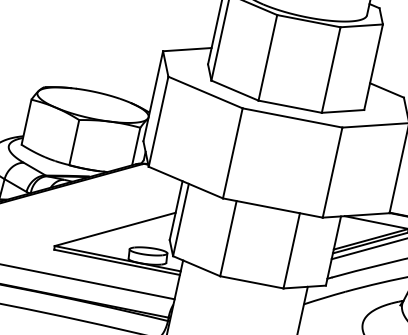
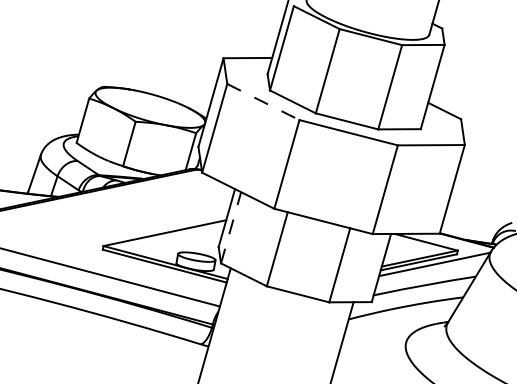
line: (205, 92) -> (263, 102), solid -> dashed
line: (181, 219) -> (231, 227), solid -> dashed

